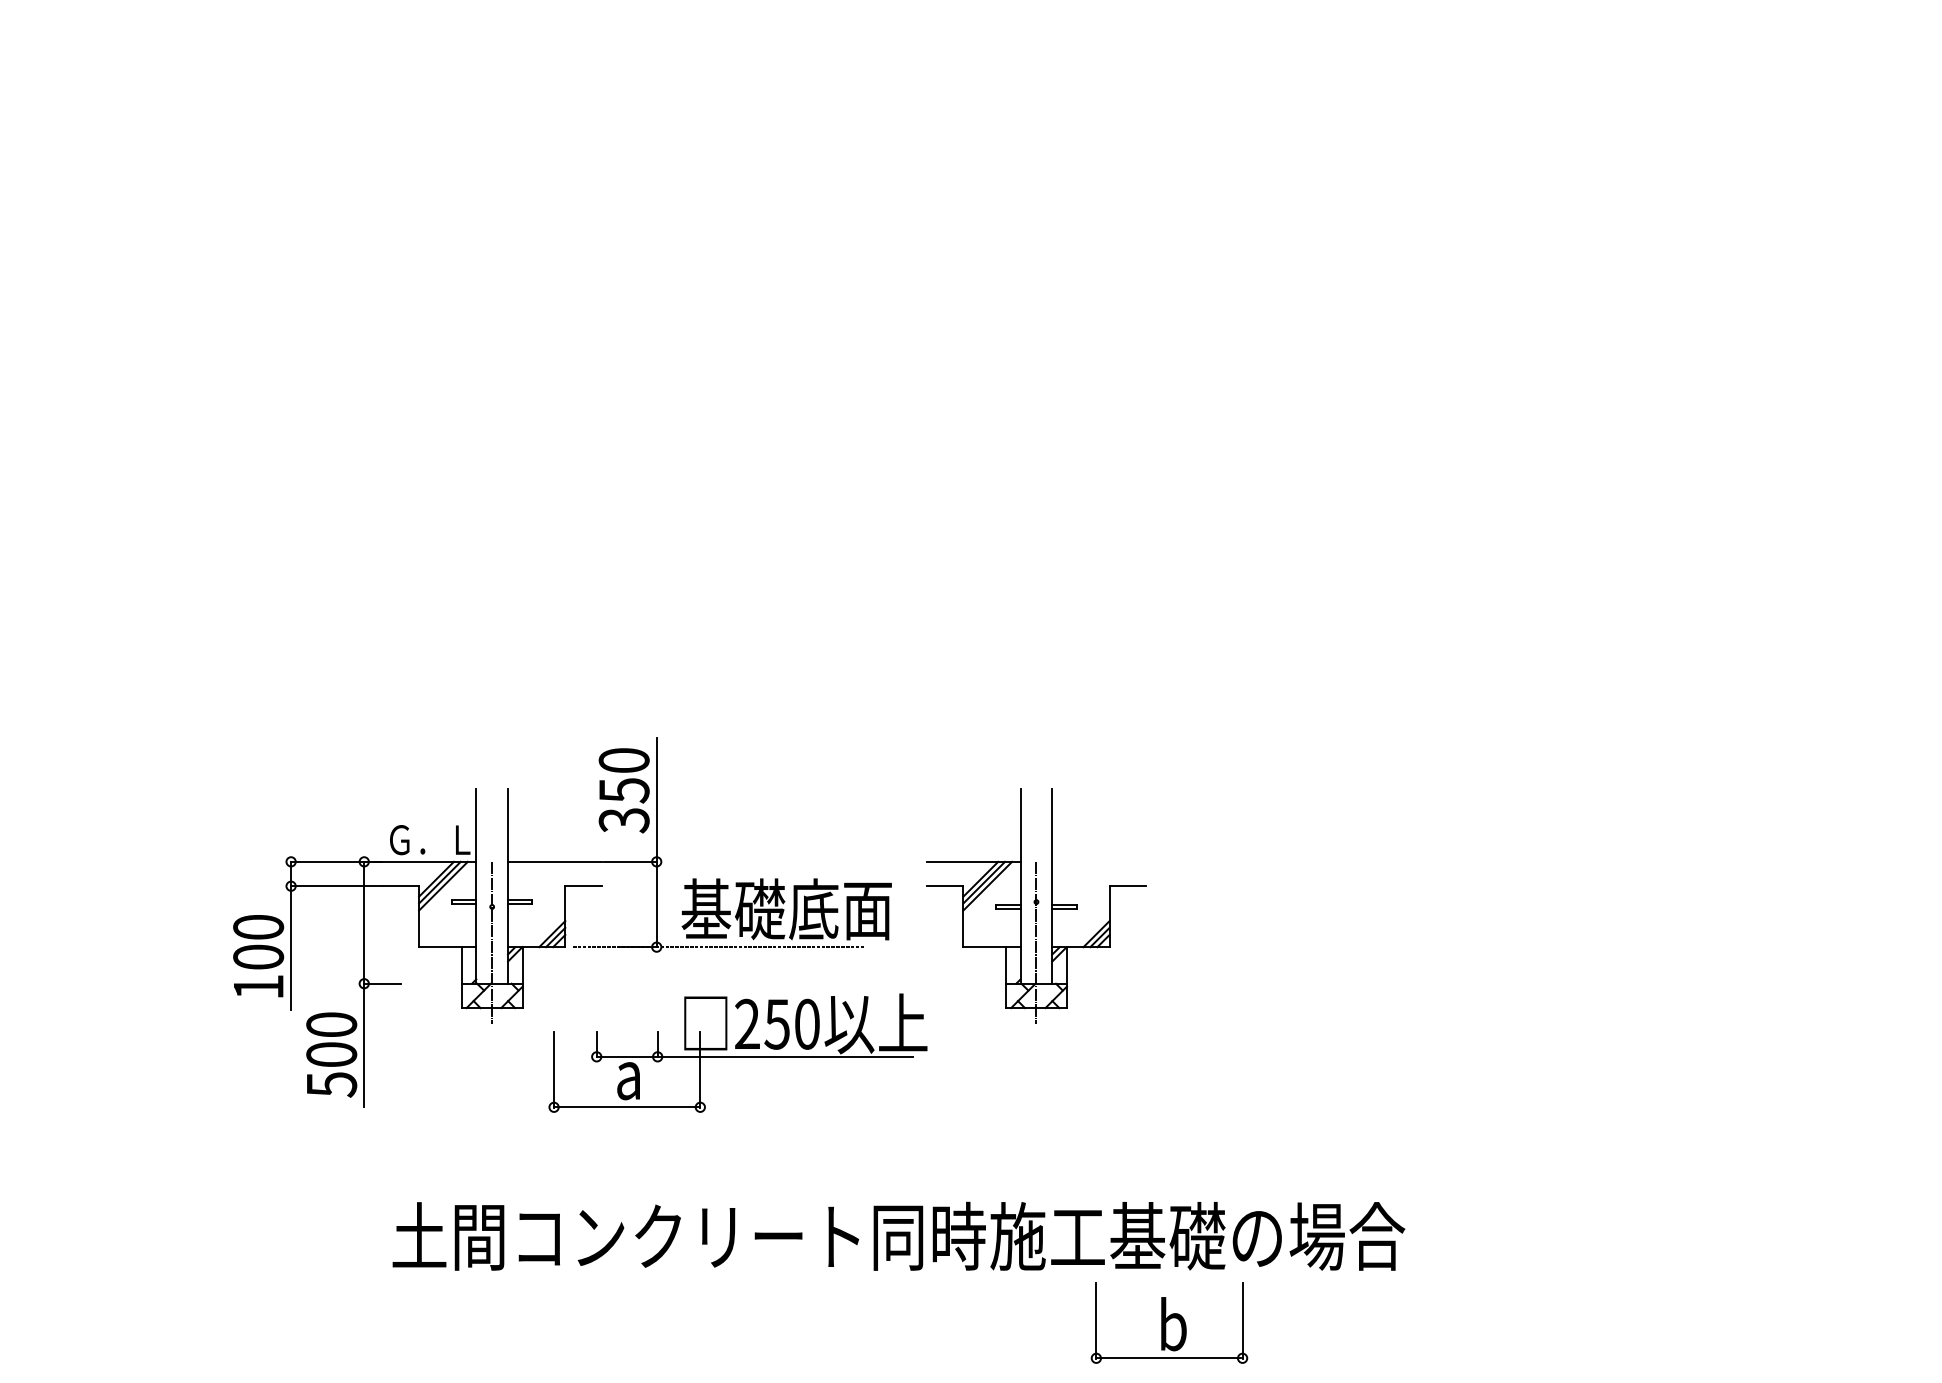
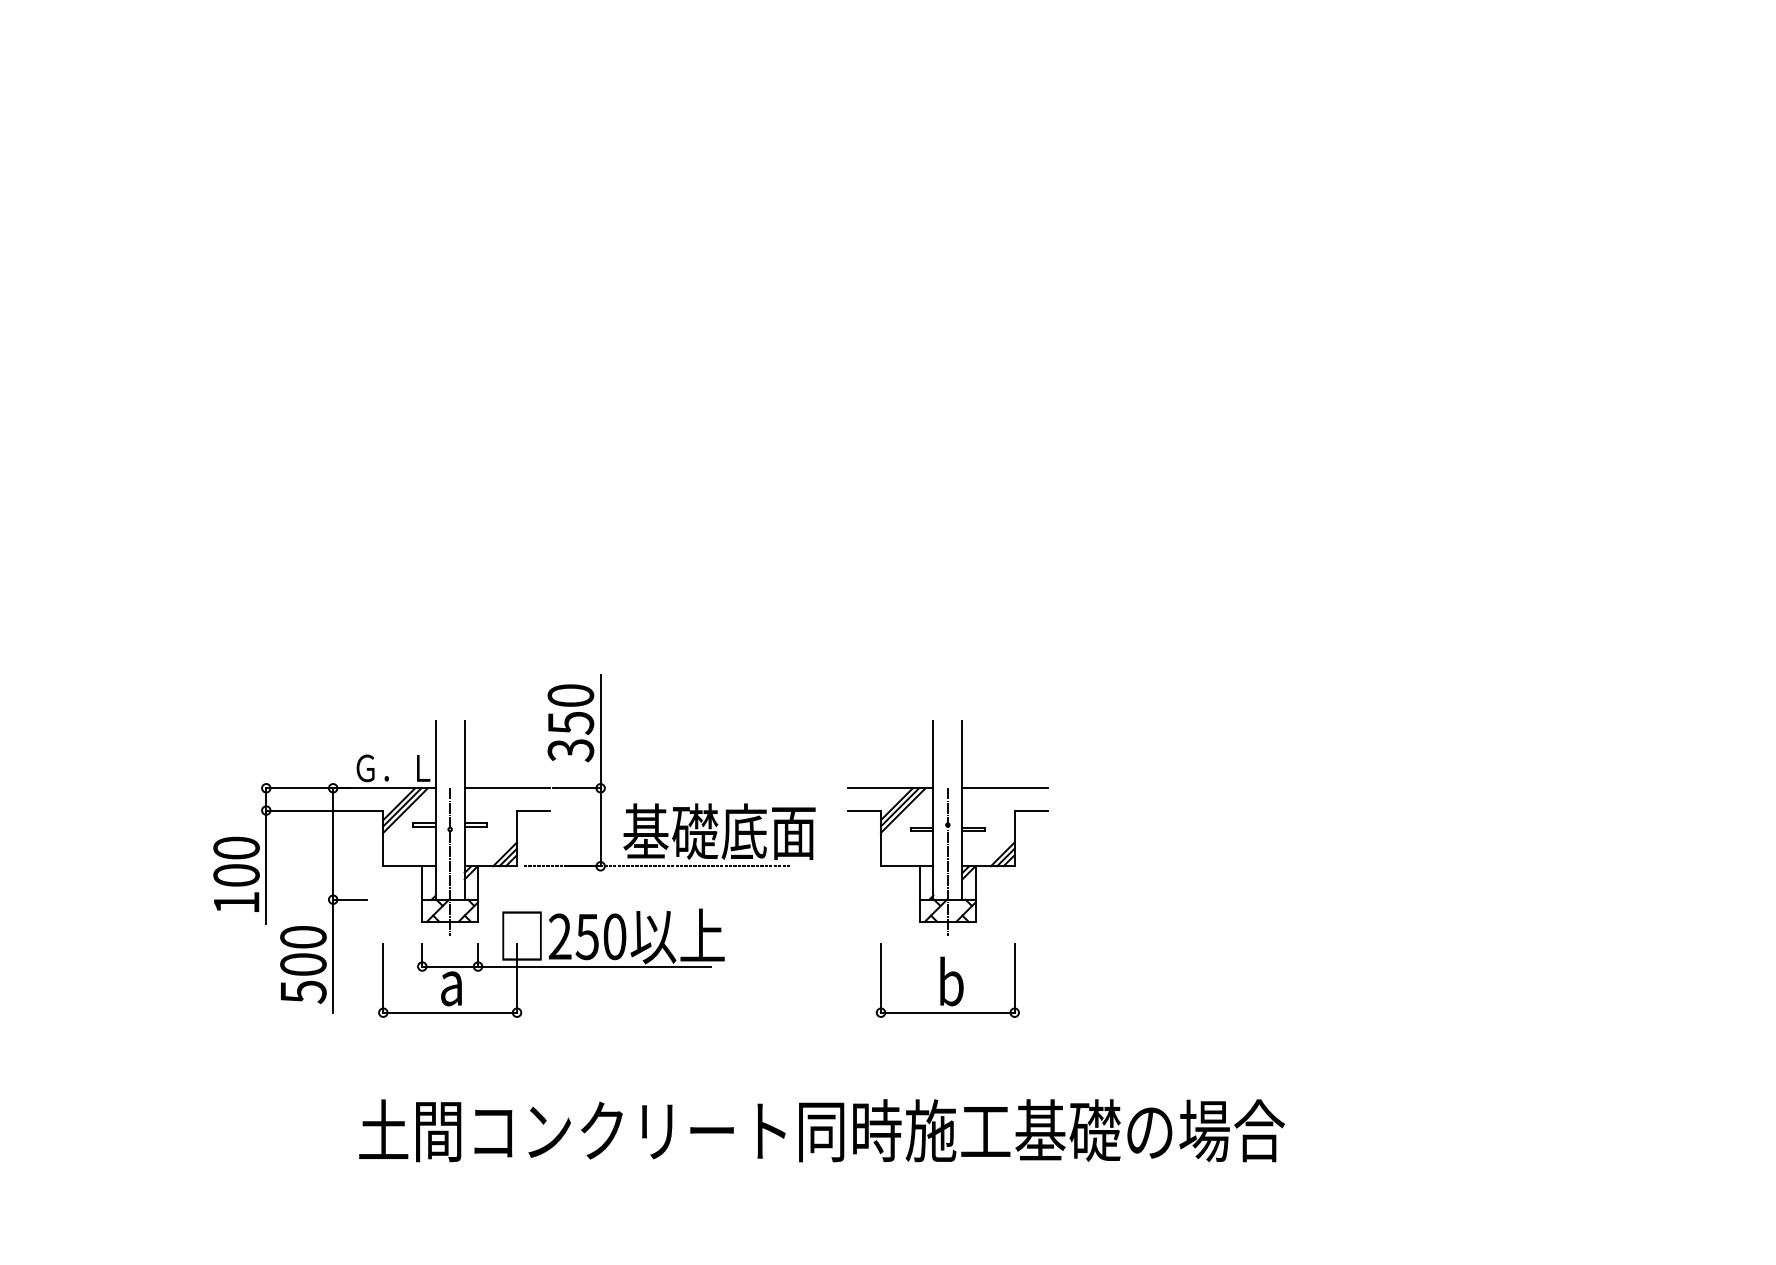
line: (1099, 861) -> (1005, 787), added
part: (737, 1052) -> (551, 962), moved
part: (1169, 1322) -> (947, 979), moved

